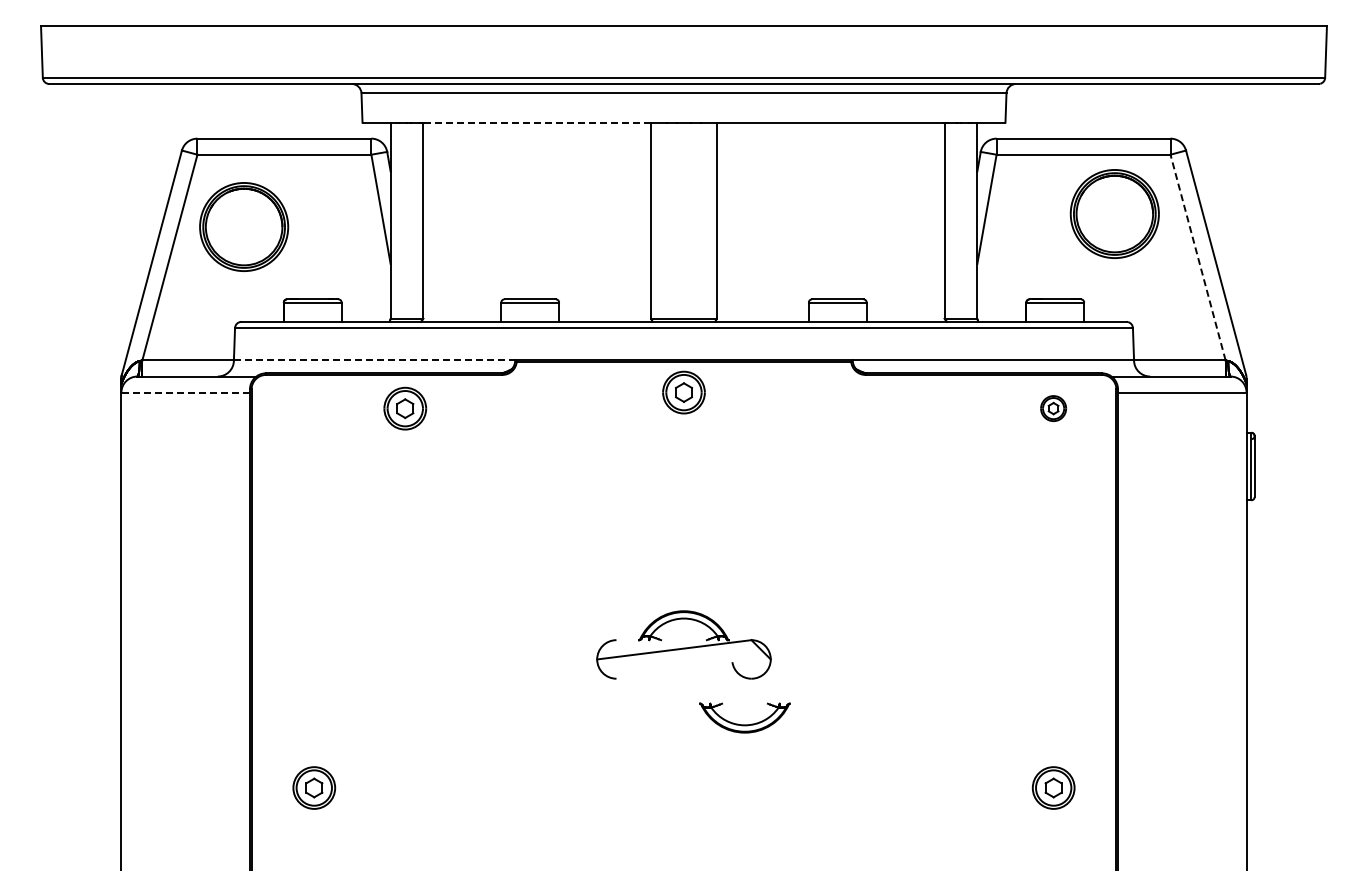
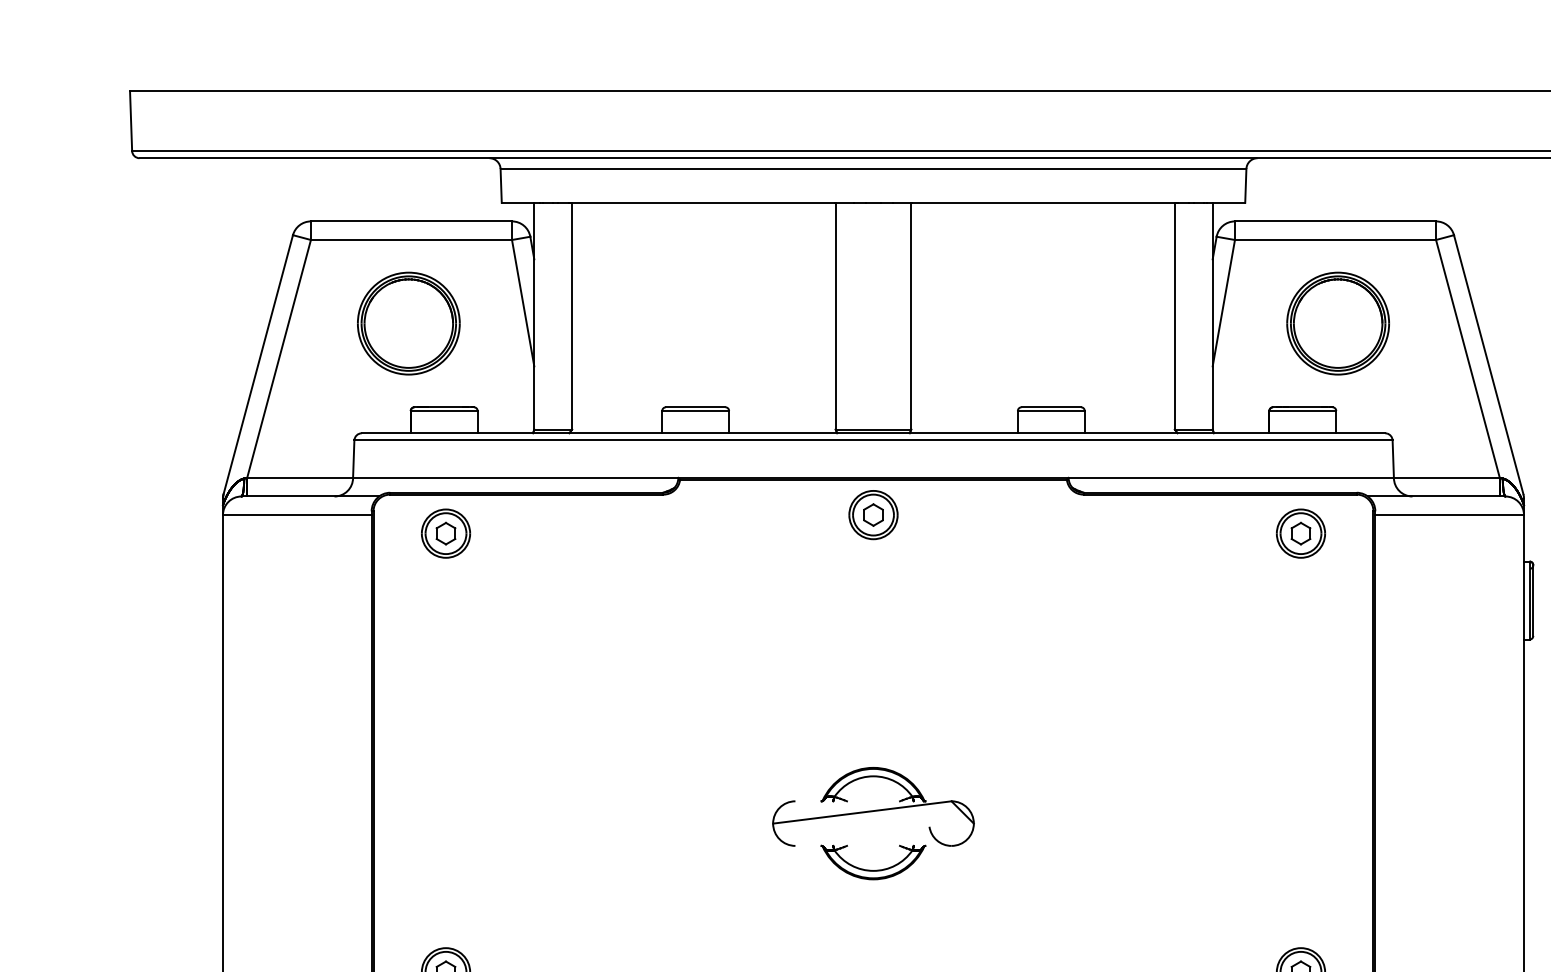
line: (537, 122) -> (704, 202), dashed -> solid
part: (1114, 213) -> (1337, 322), moved
part: (244, 226) -> (409, 322), moved
line: (1198, 257) -> (1468, 358), dashed -> solid
line: (374, 360) -> (515, 477), dashed -> solid
line: (185, 392) -> (297, 514), dashed -> solid
part: (405, 408) -> (446, 533), moved
part: (1053, 408) -> (1300, 533), size x1.67
part: (744, 724) -> (872, 869), moved

